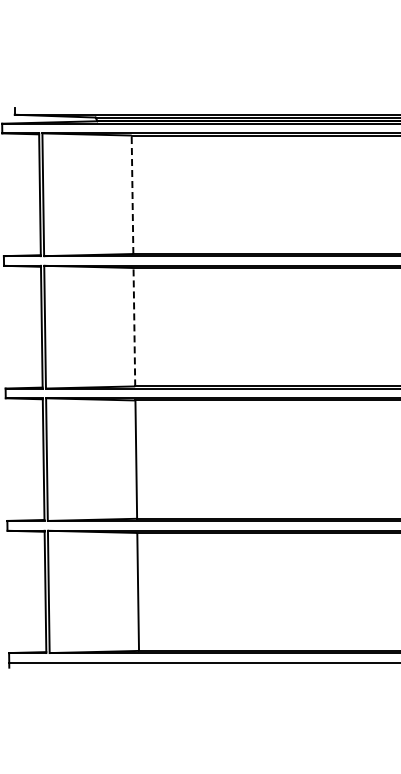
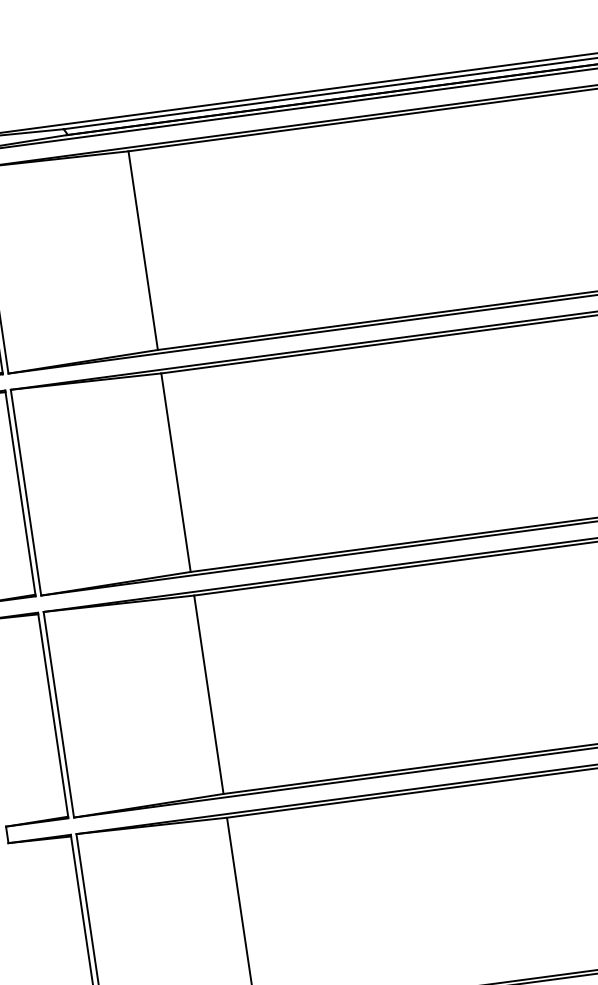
line: (132, 194) -> (143, 250), dashed -> solid
line: (134, 326) -> (176, 471), dashed -> solid

